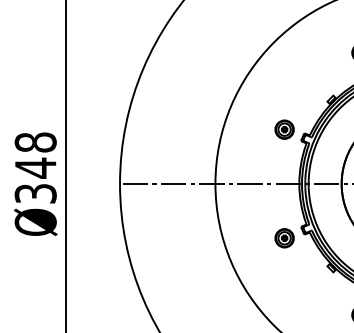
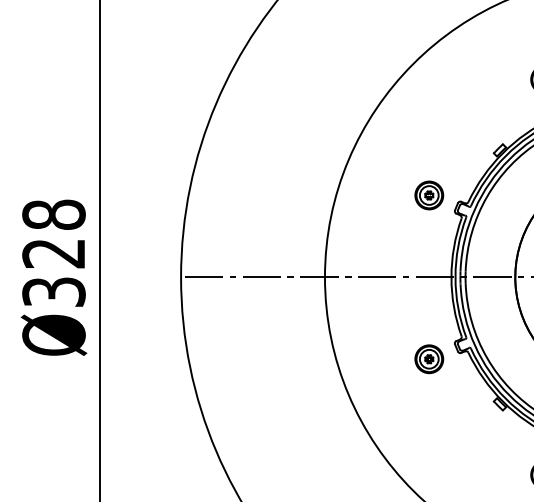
text: (35, 167) -> (53, 252), Ø348 -> Ø328

